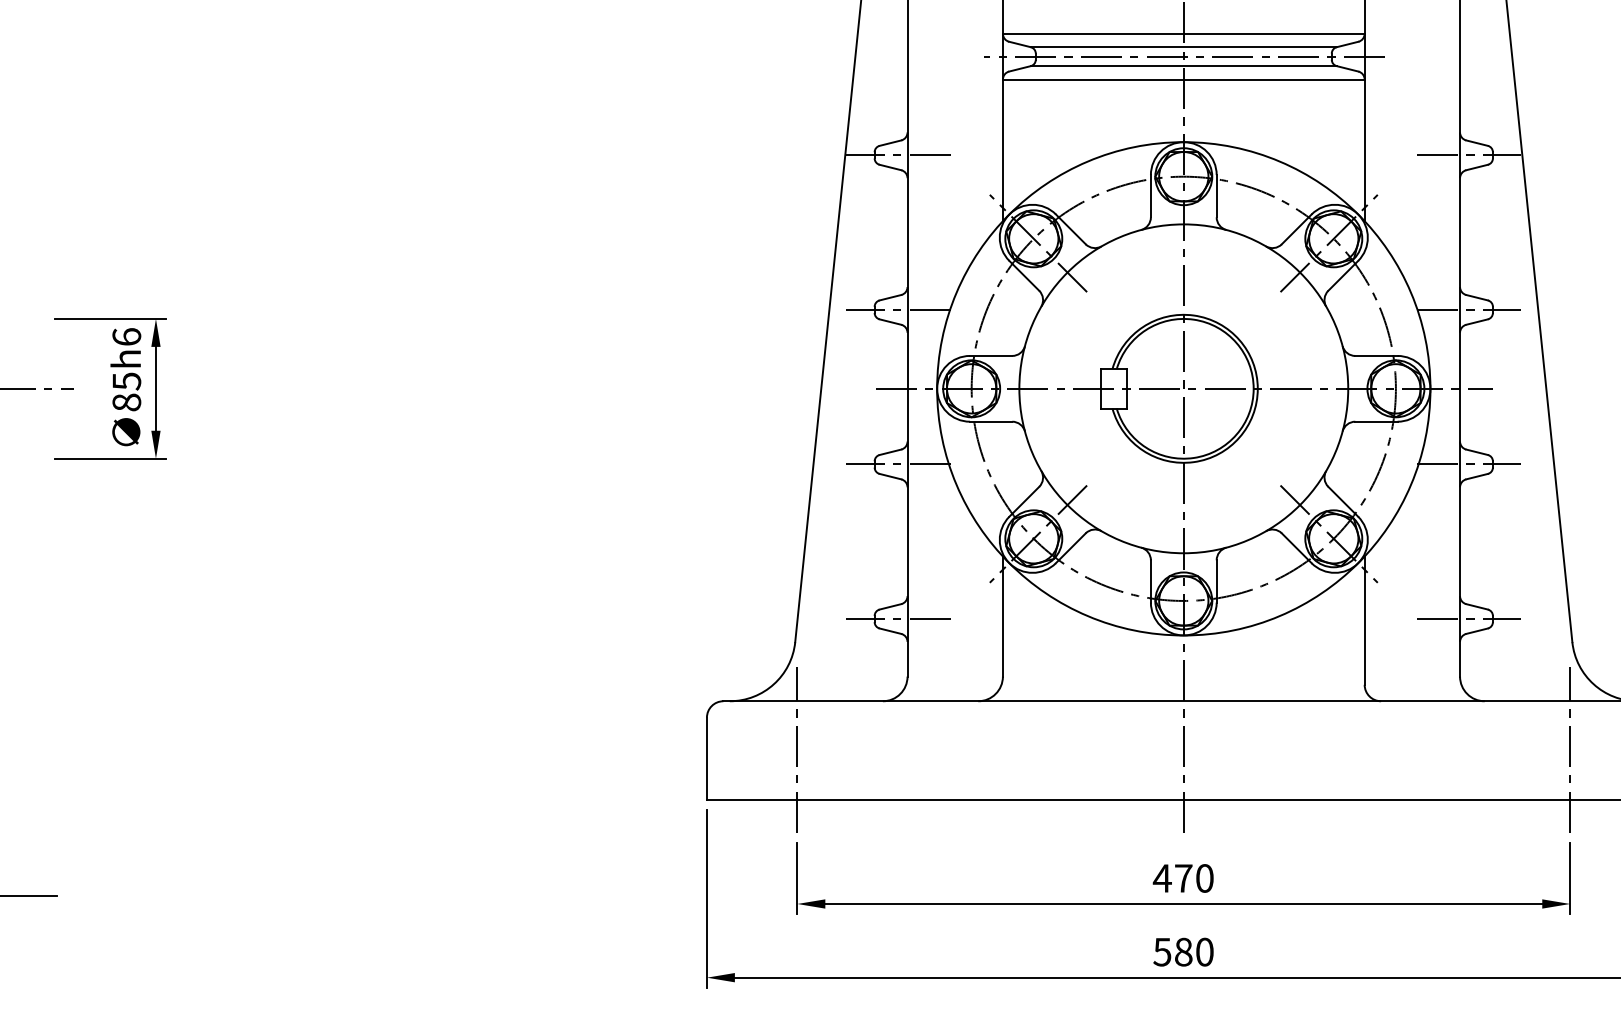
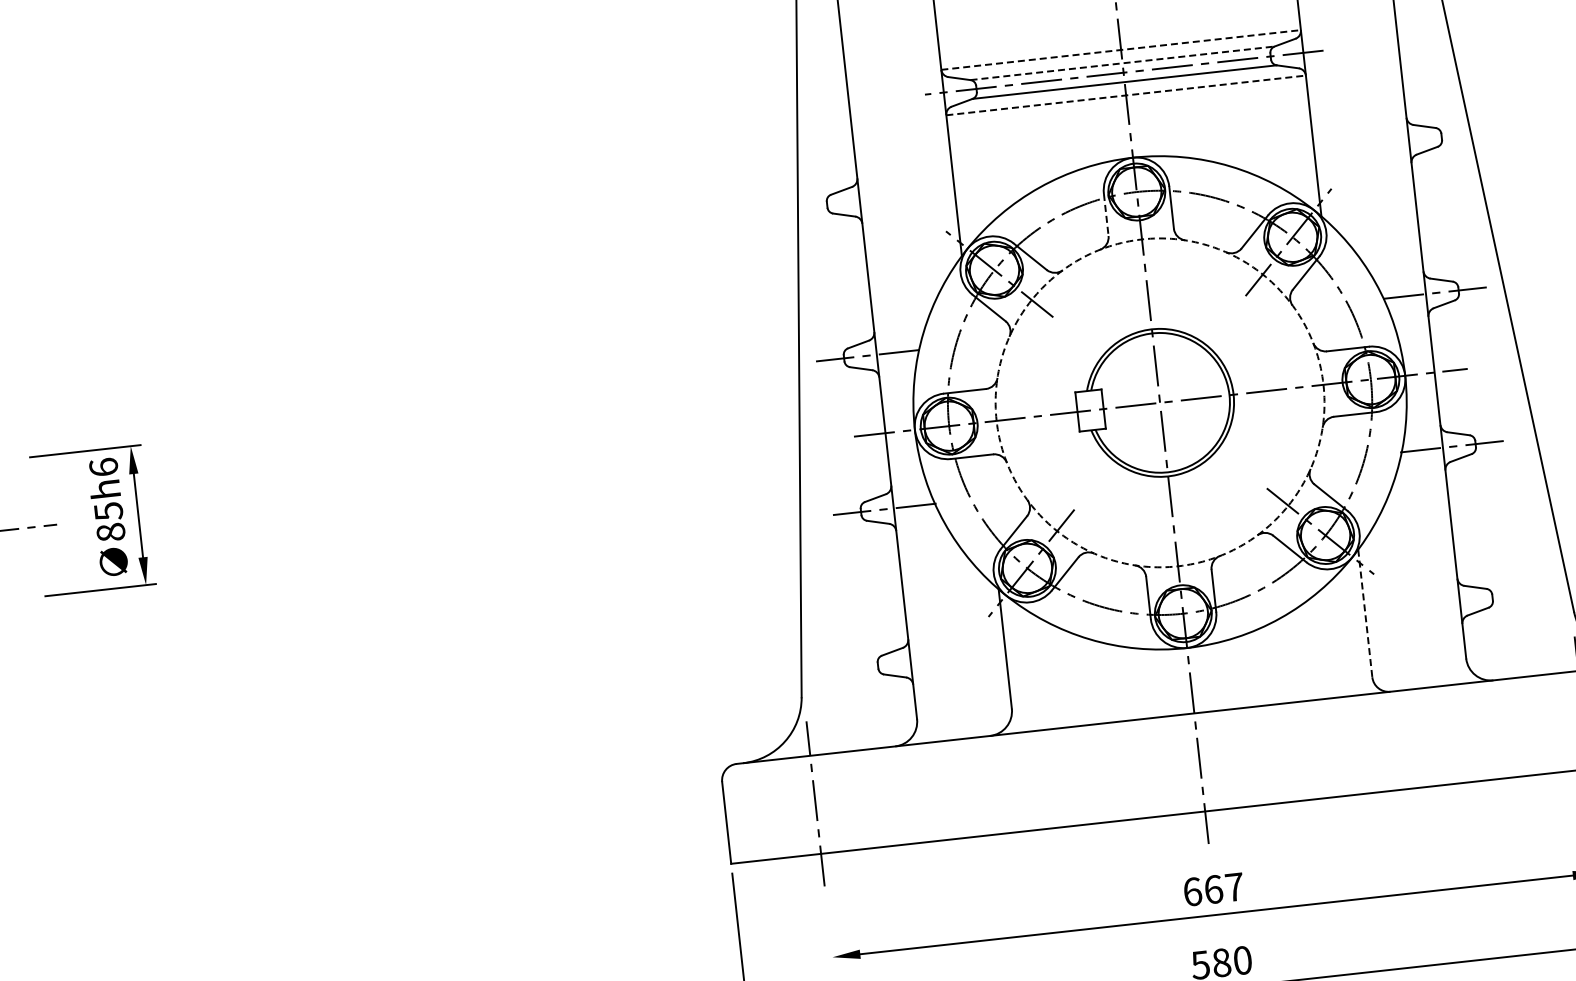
line: (1183, 33) -> (1120, 49), solid -> dashed
line: (1183, 47) -> (1122, 63), solid -> dashed
line: (1183, 79) -> (1125, 95), solid -> dashed
line: (898, 155) -> (850, 202), removed
line: (1468, 155) -> (1417, 139), removed
line: (1150, 196) -> (1105, 215), solid -> dashed
circle: (1183, 388) -> (1159, 402), solid -> dashed
line: (898, 619) -> (901, 663), removed
line: (1468, 619) -> (1468, 600), removed
line: (1364, 621) -> (1365, 614), solid -> dashed
line: (797, 877) -> (829, 930), removed
text: (1182, 878) -> (1212, 889), 470 -> 667

